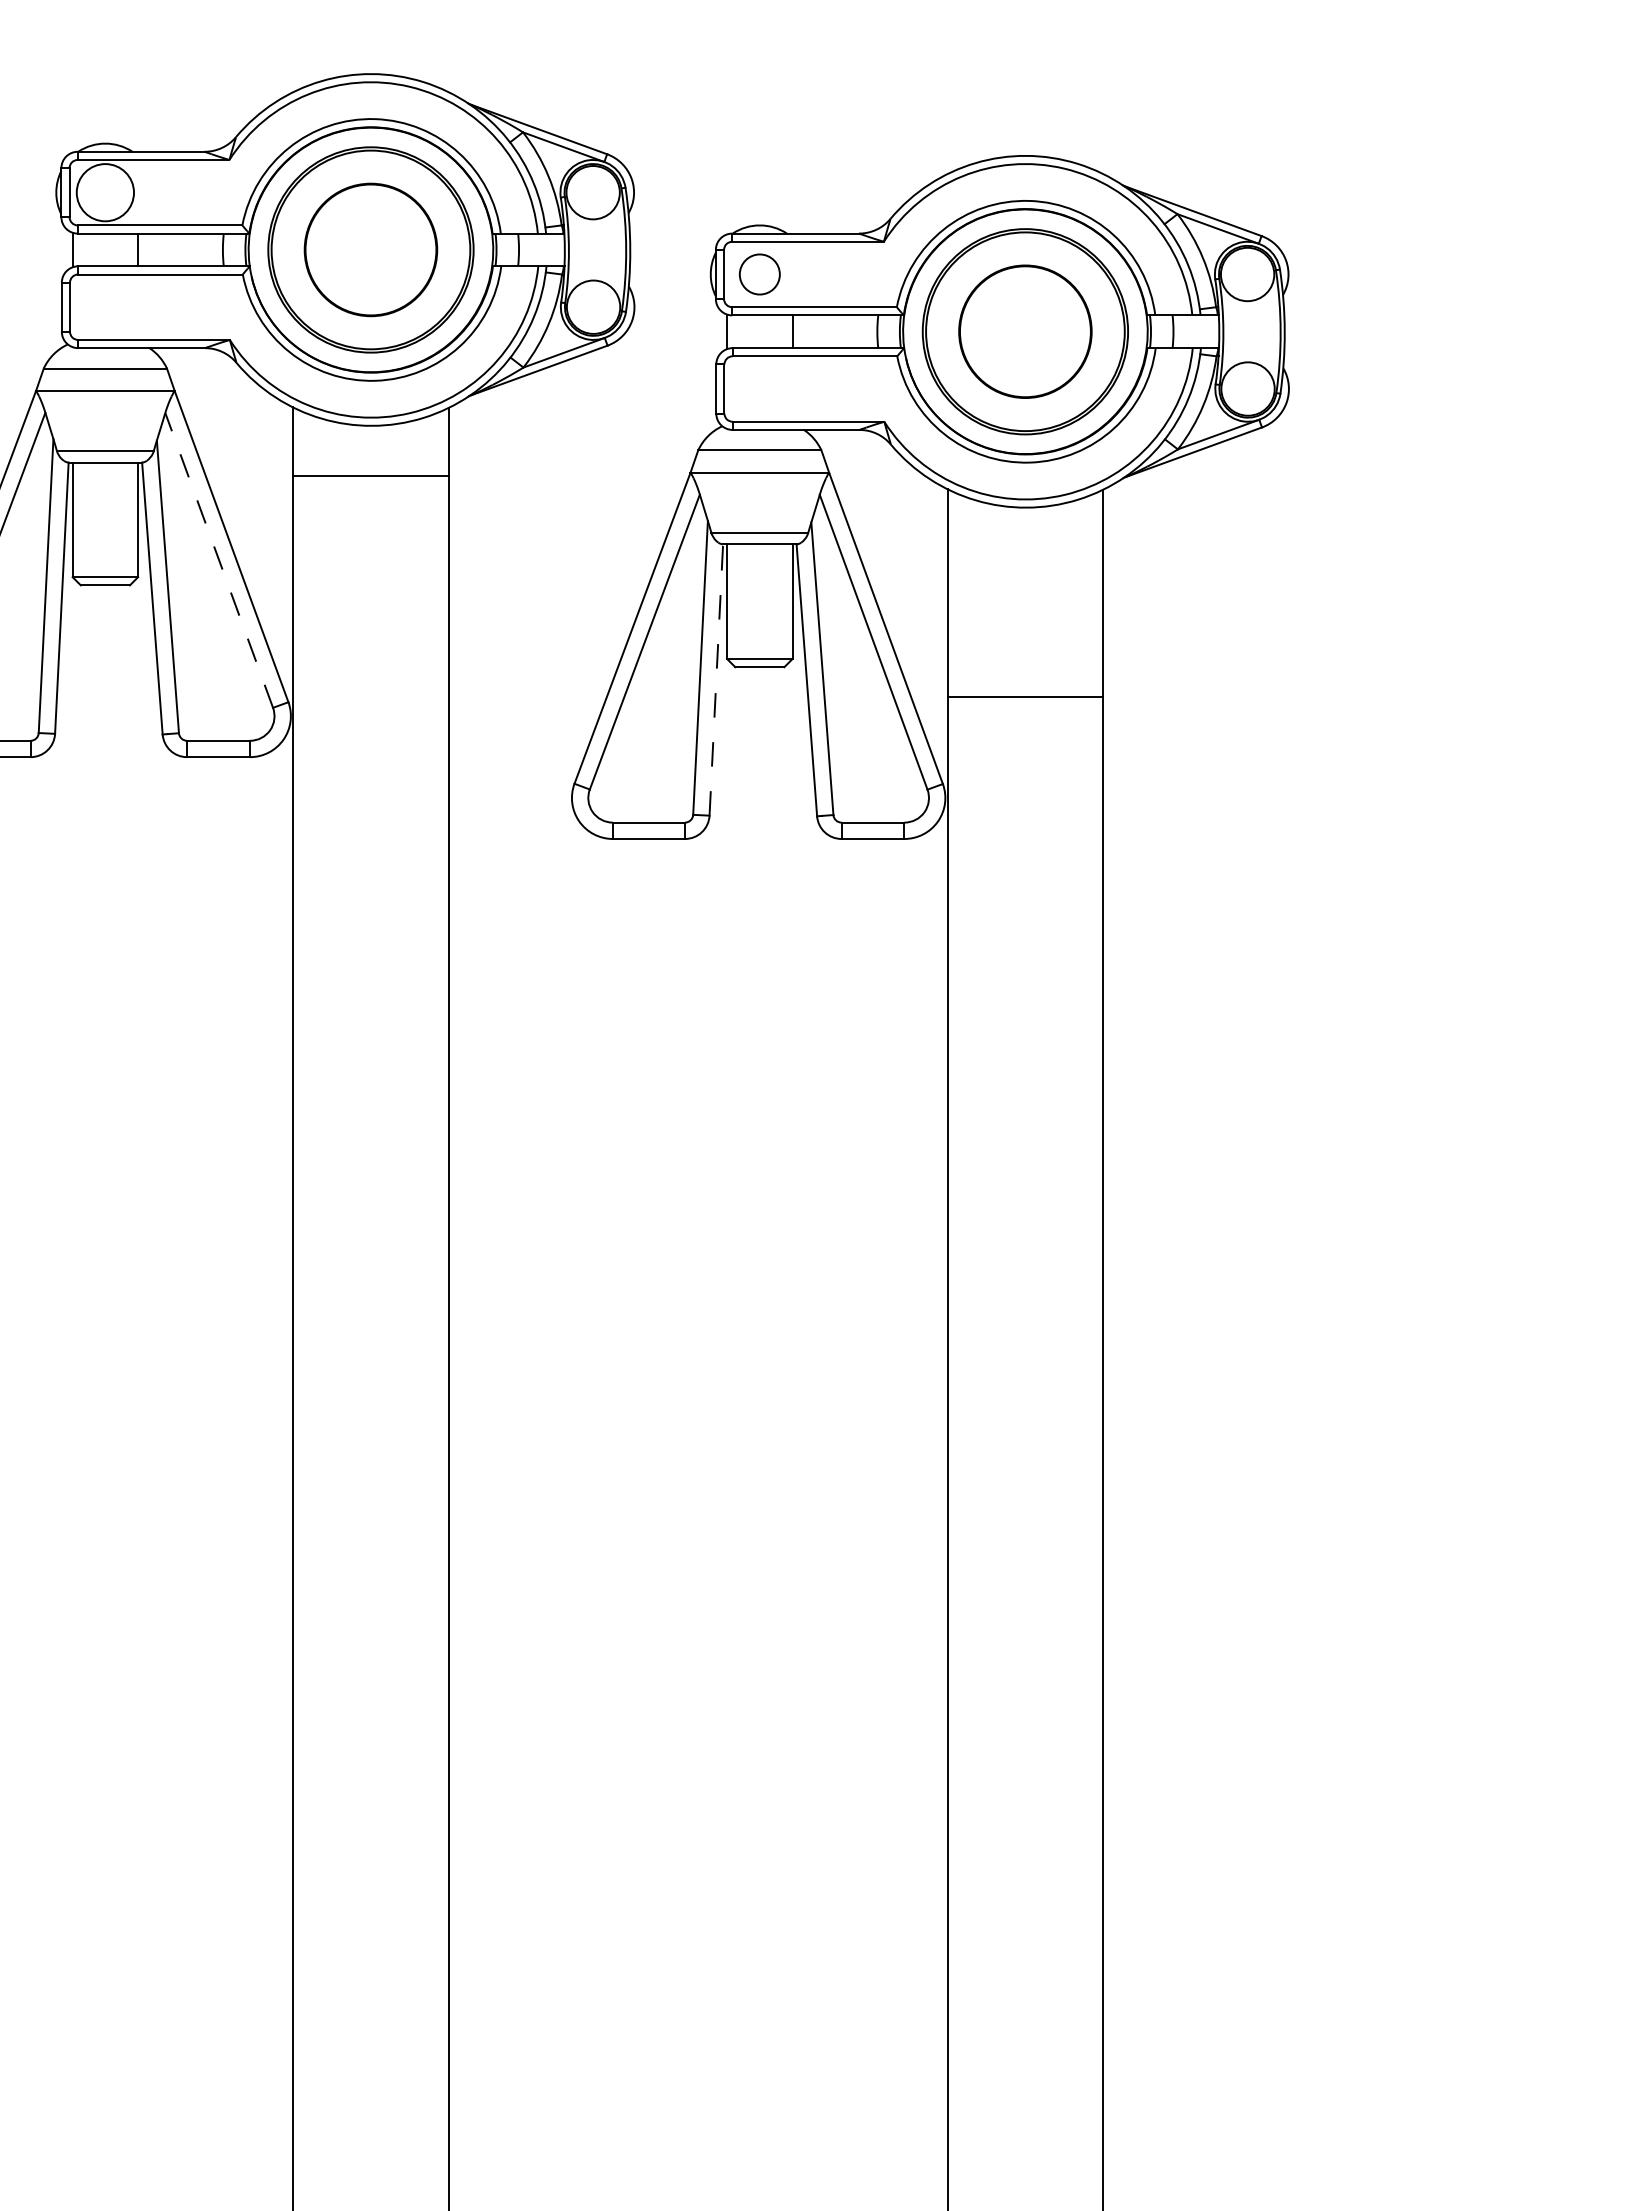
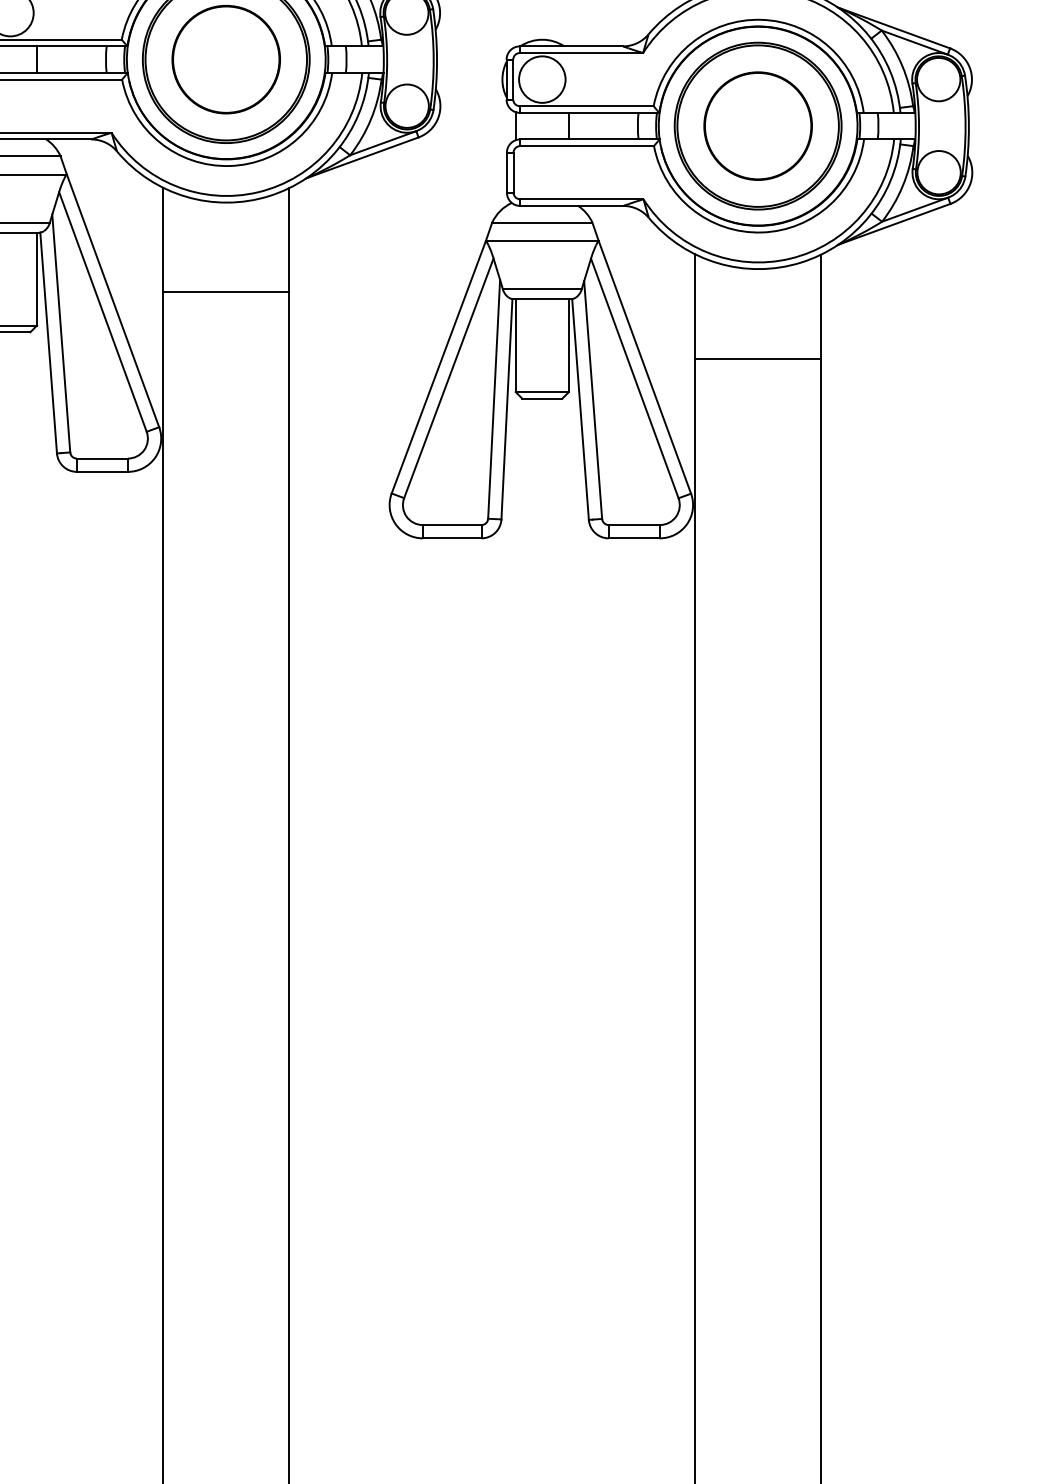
circle: (759, 274) -> (542, 79), size x1.43
line: (370, 476) -> (225, 292), moved
line: (219, 560) -> (103, 312), dashed -> solid
line: (716, 680) -> (507, 409), dashed -> solid
line: (1025, 697) -> (758, 359), moved

